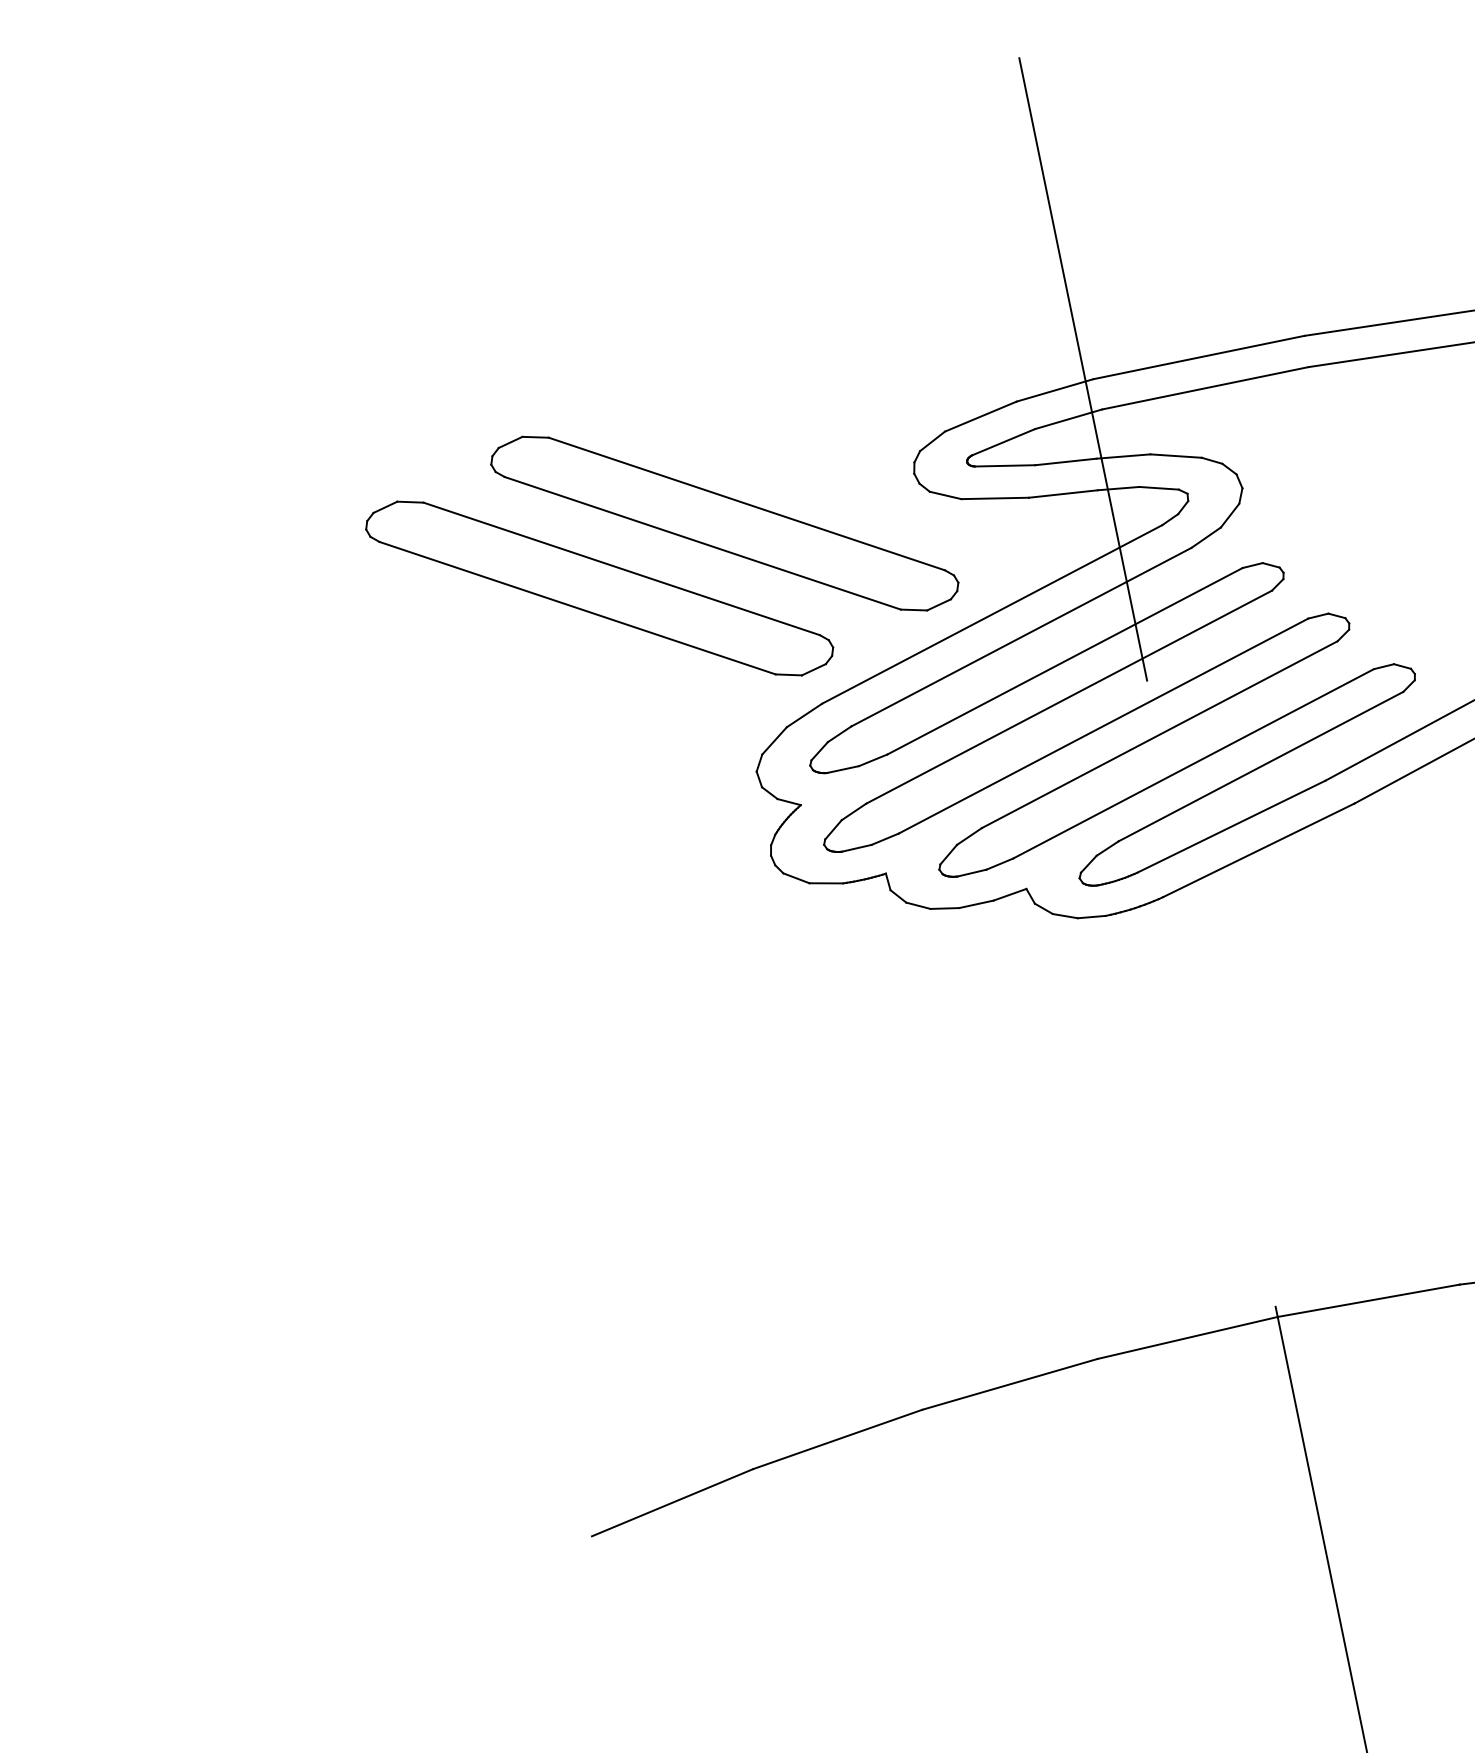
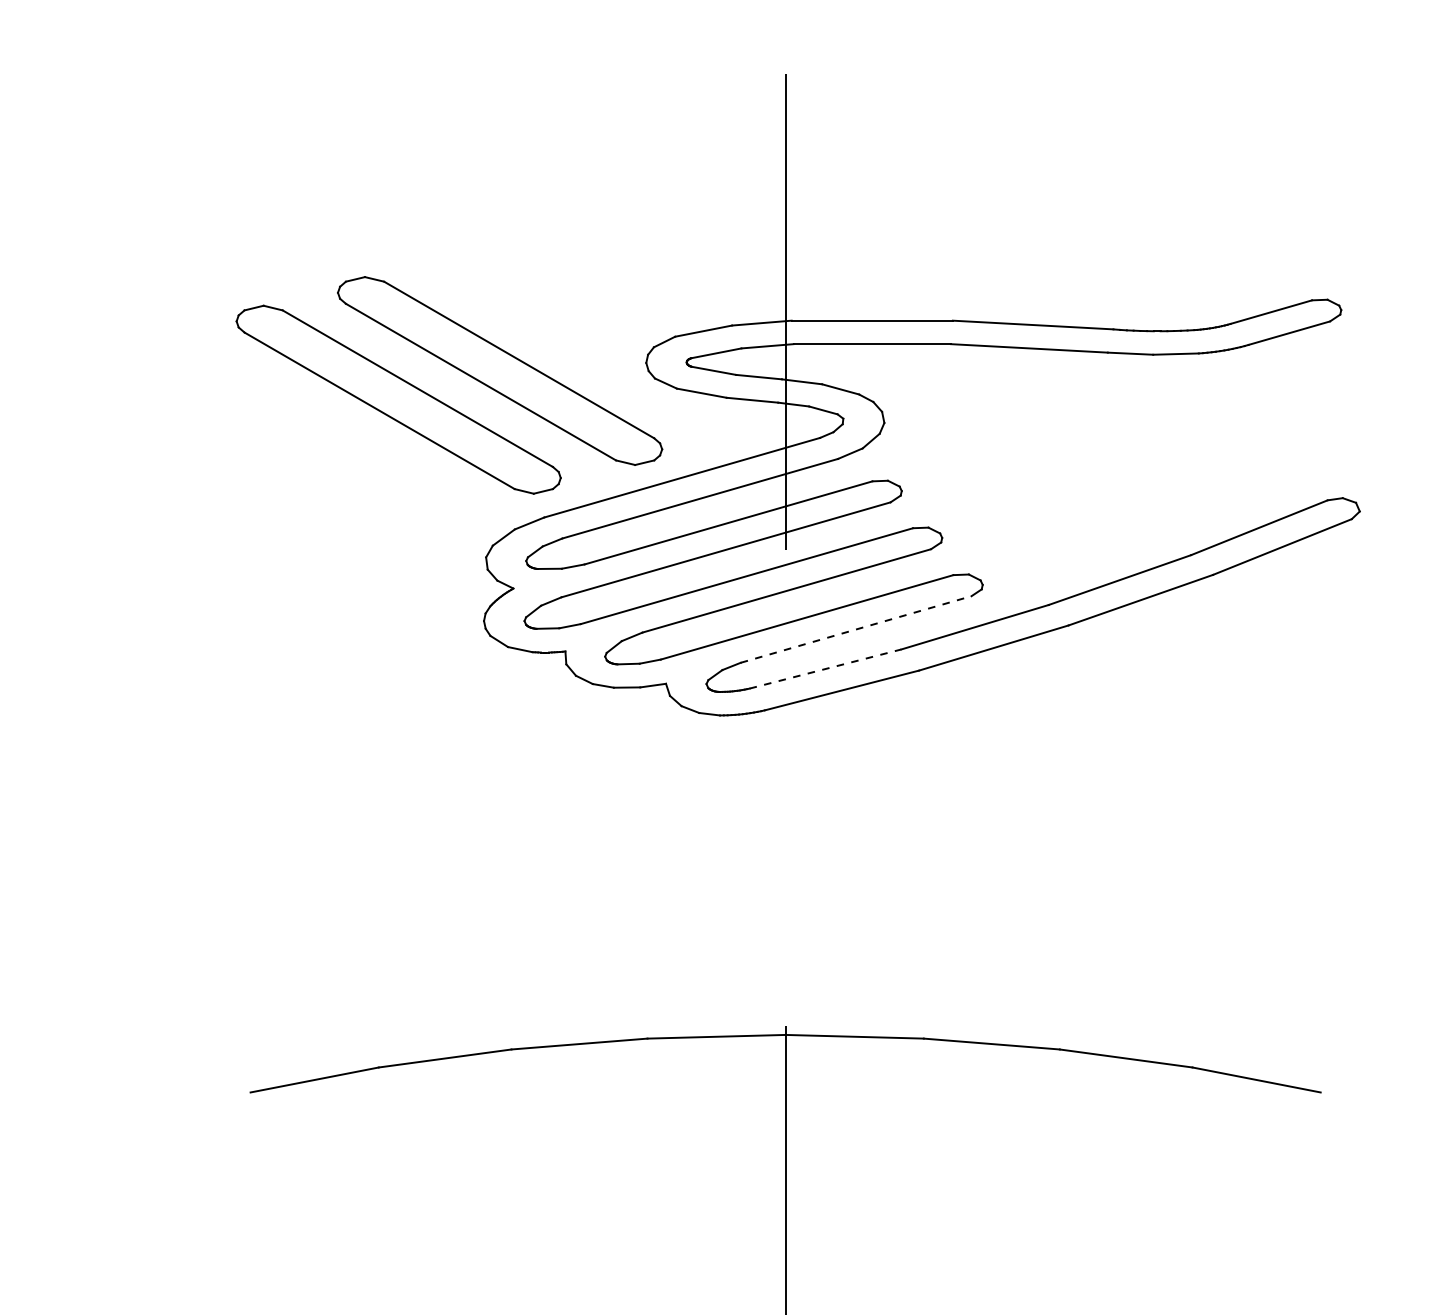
line: (1261, 766) -> (856, 629), solid -> dashed
line: (1231, 825) -> (825, 668), solid -> dashed

